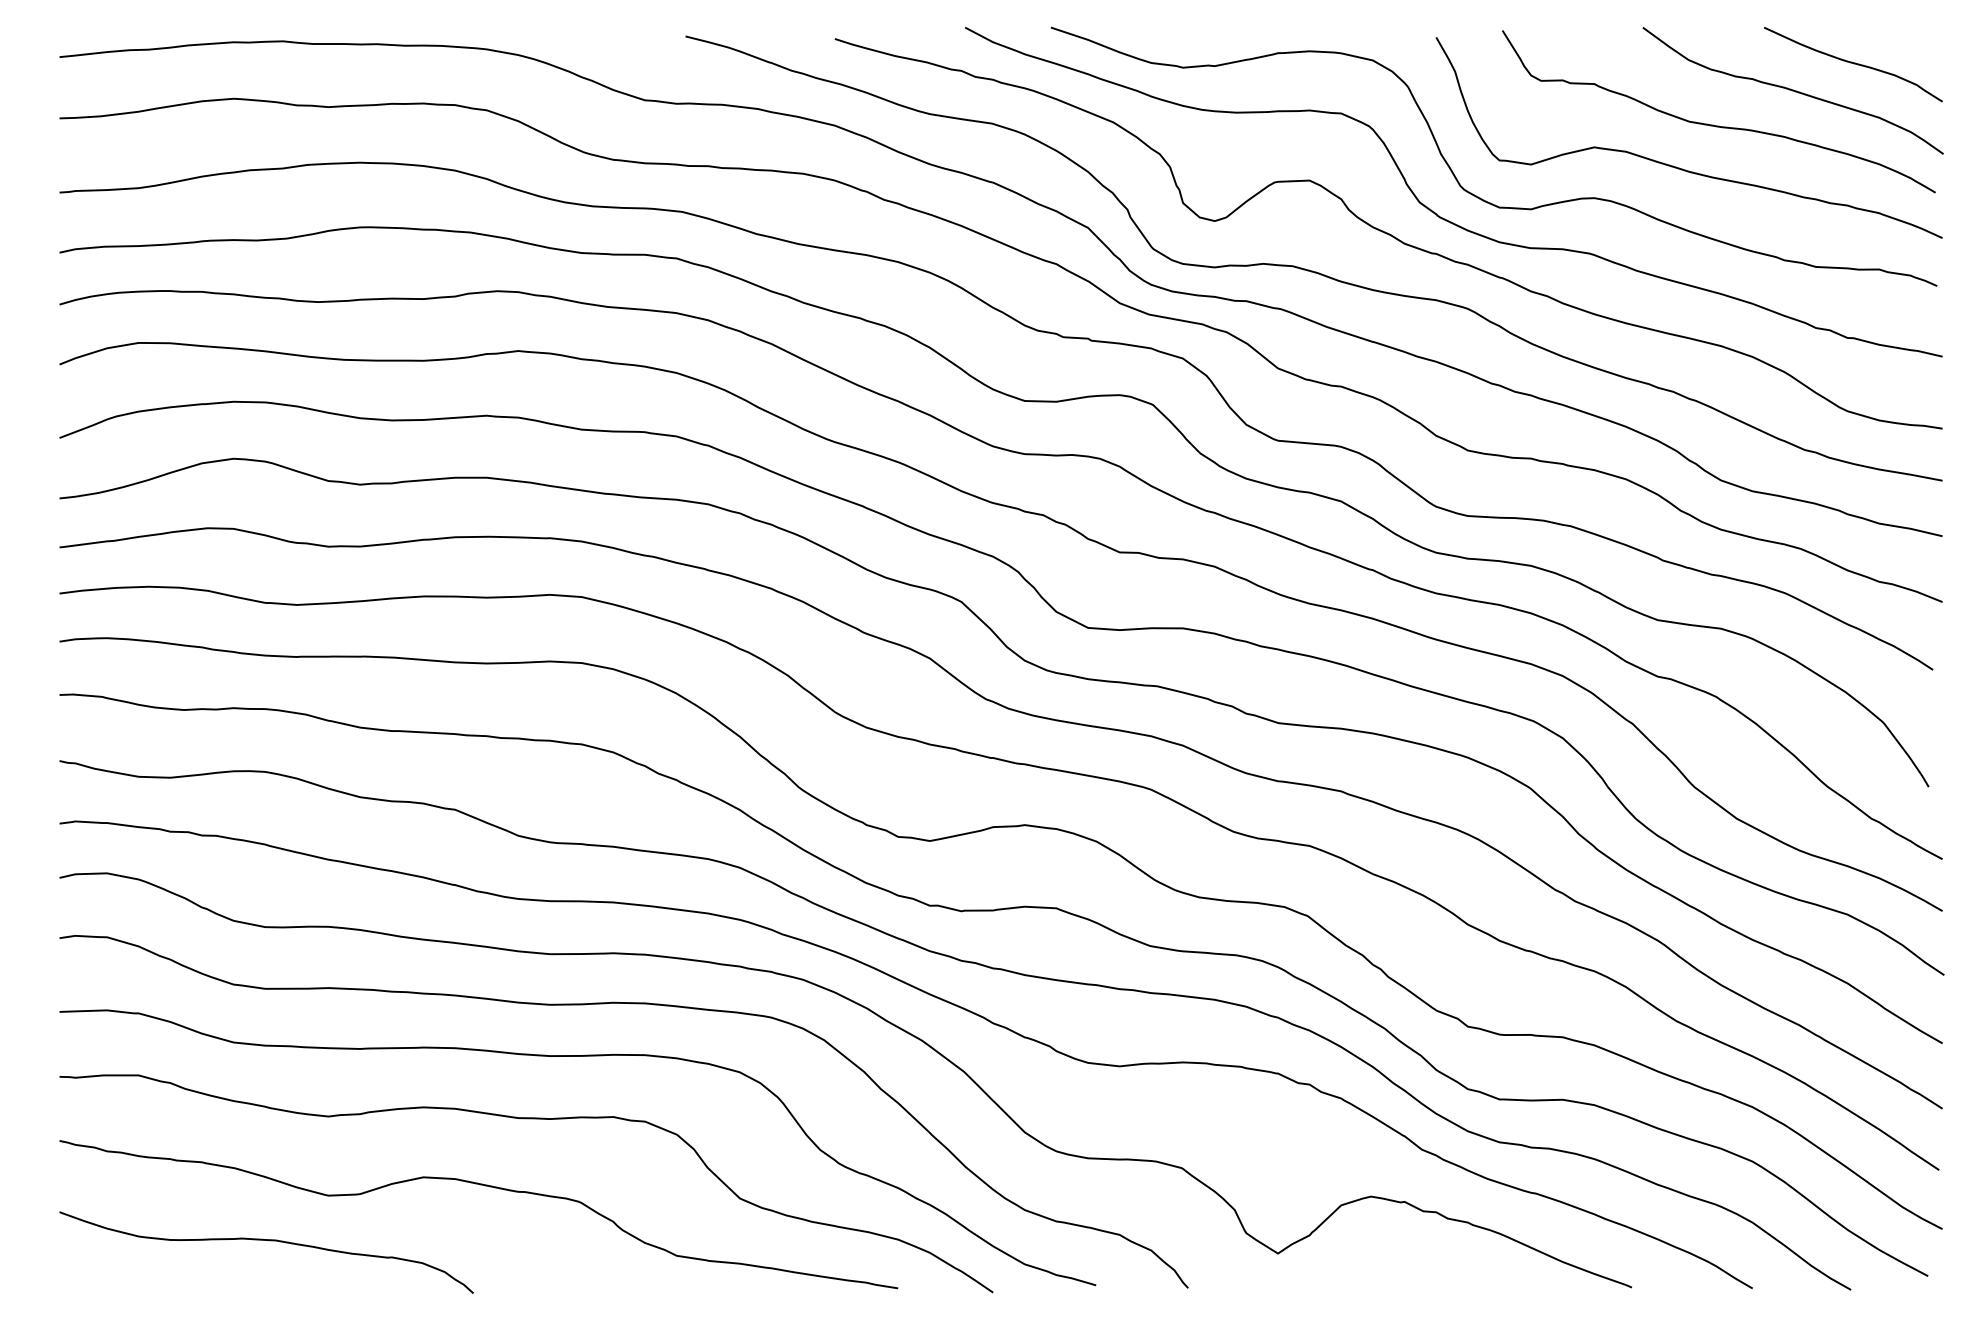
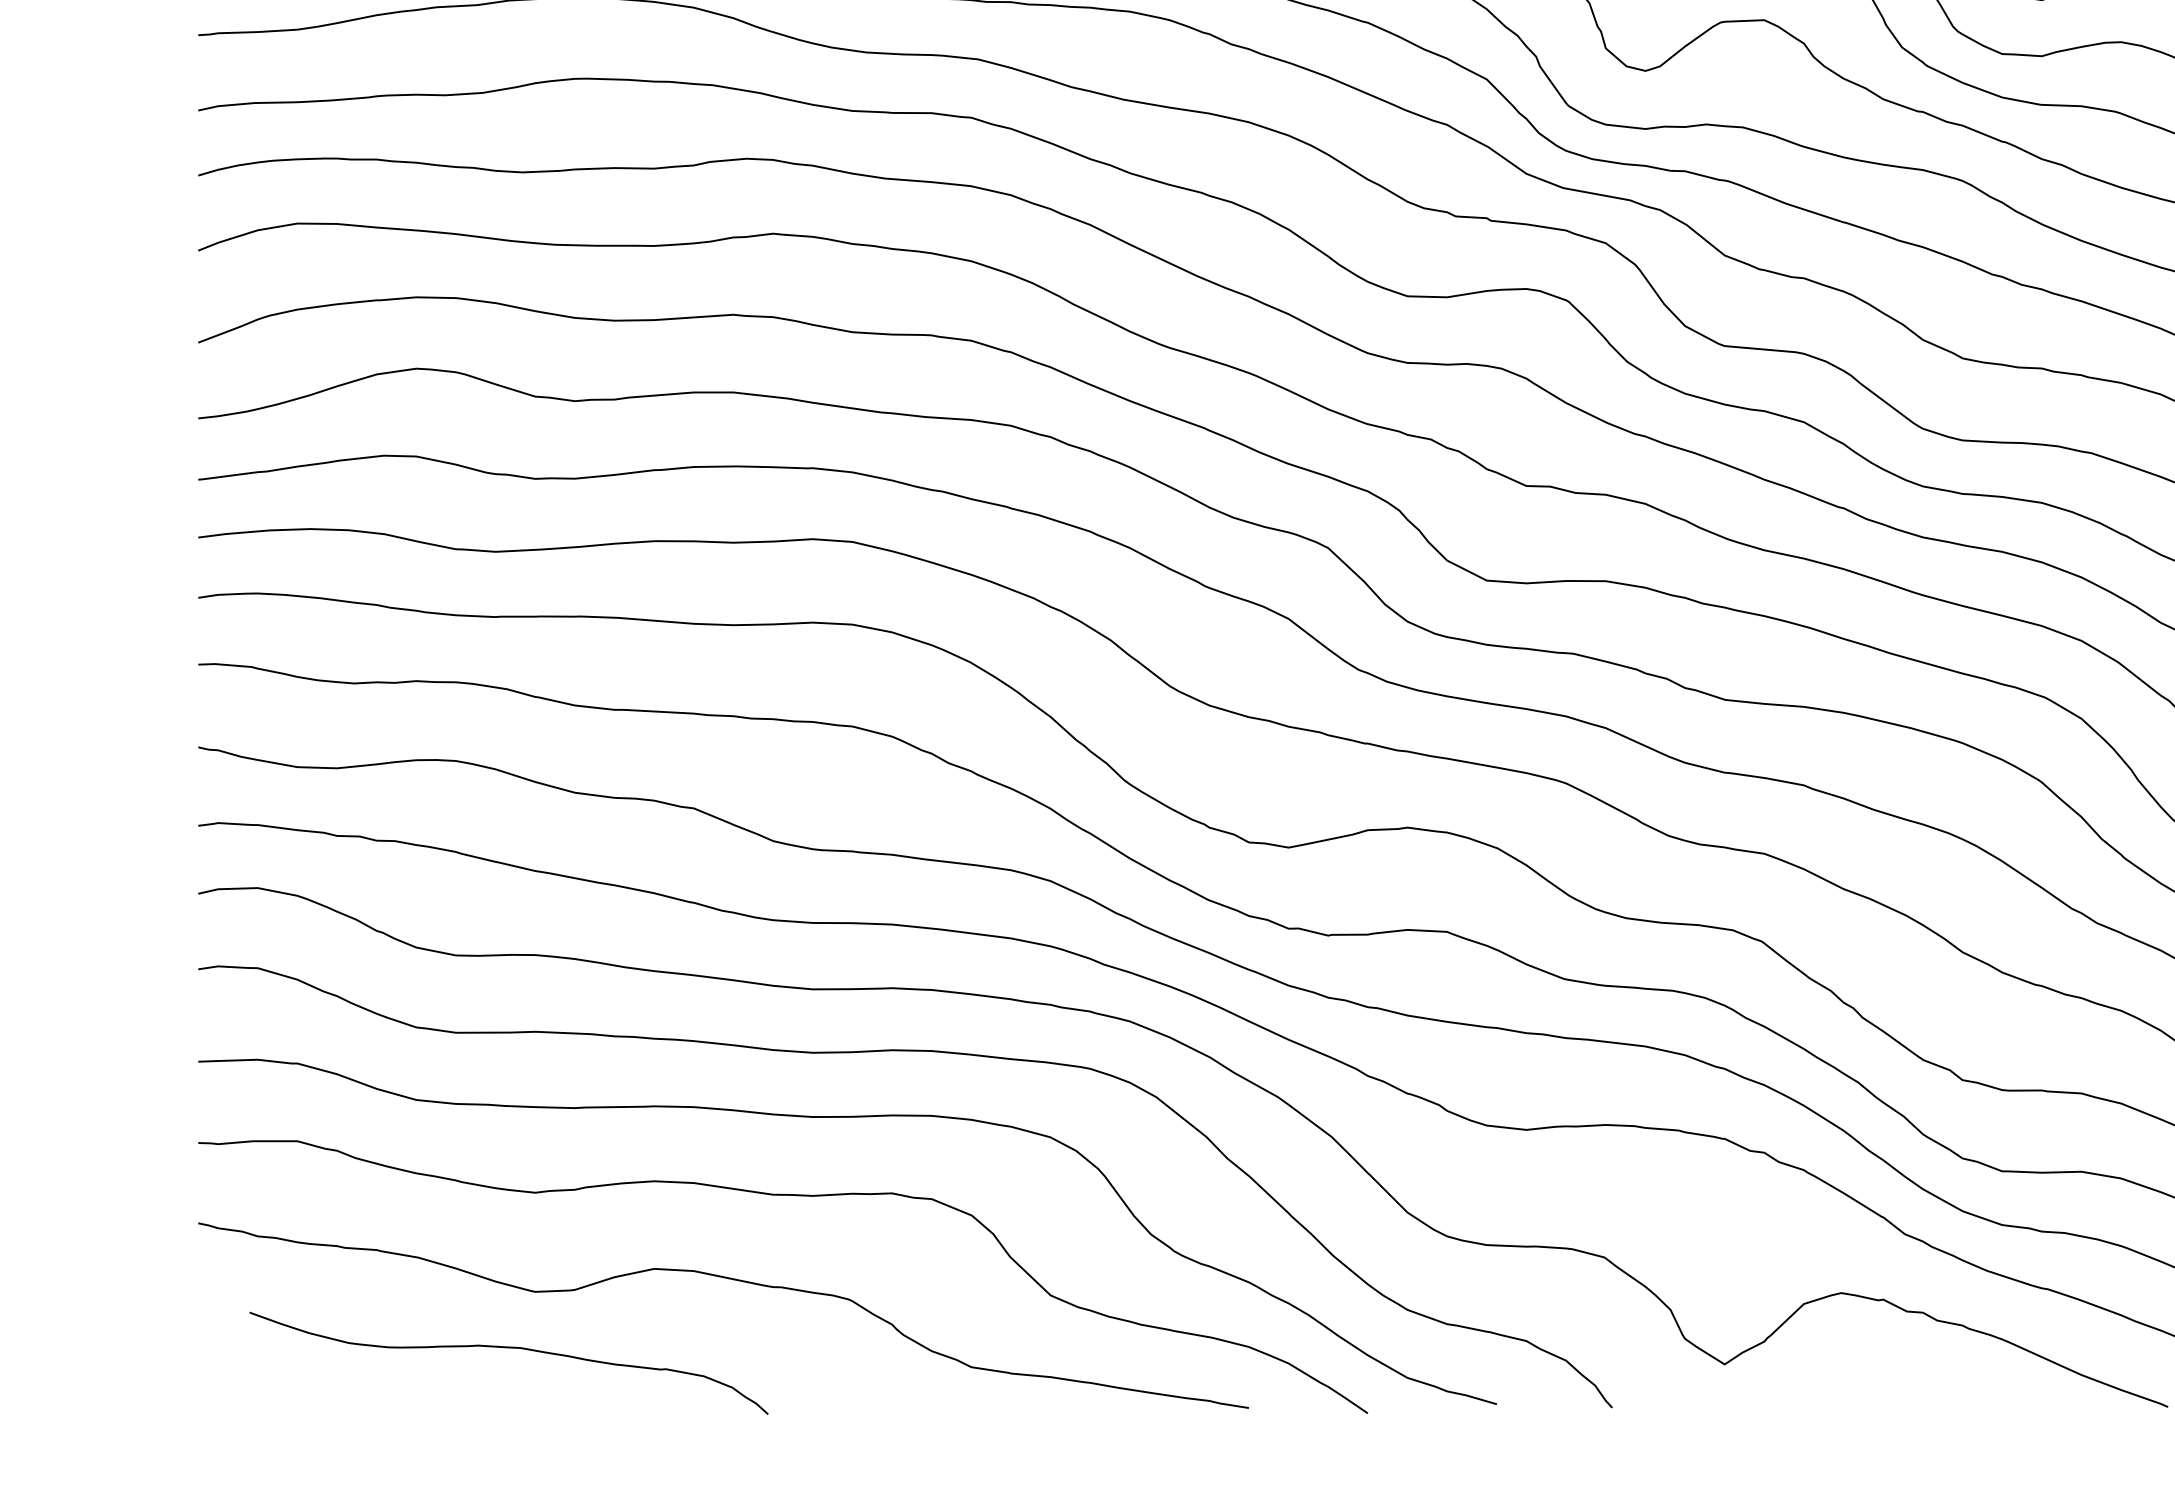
curve: (269, 1241) -> (512, 1349), moved

